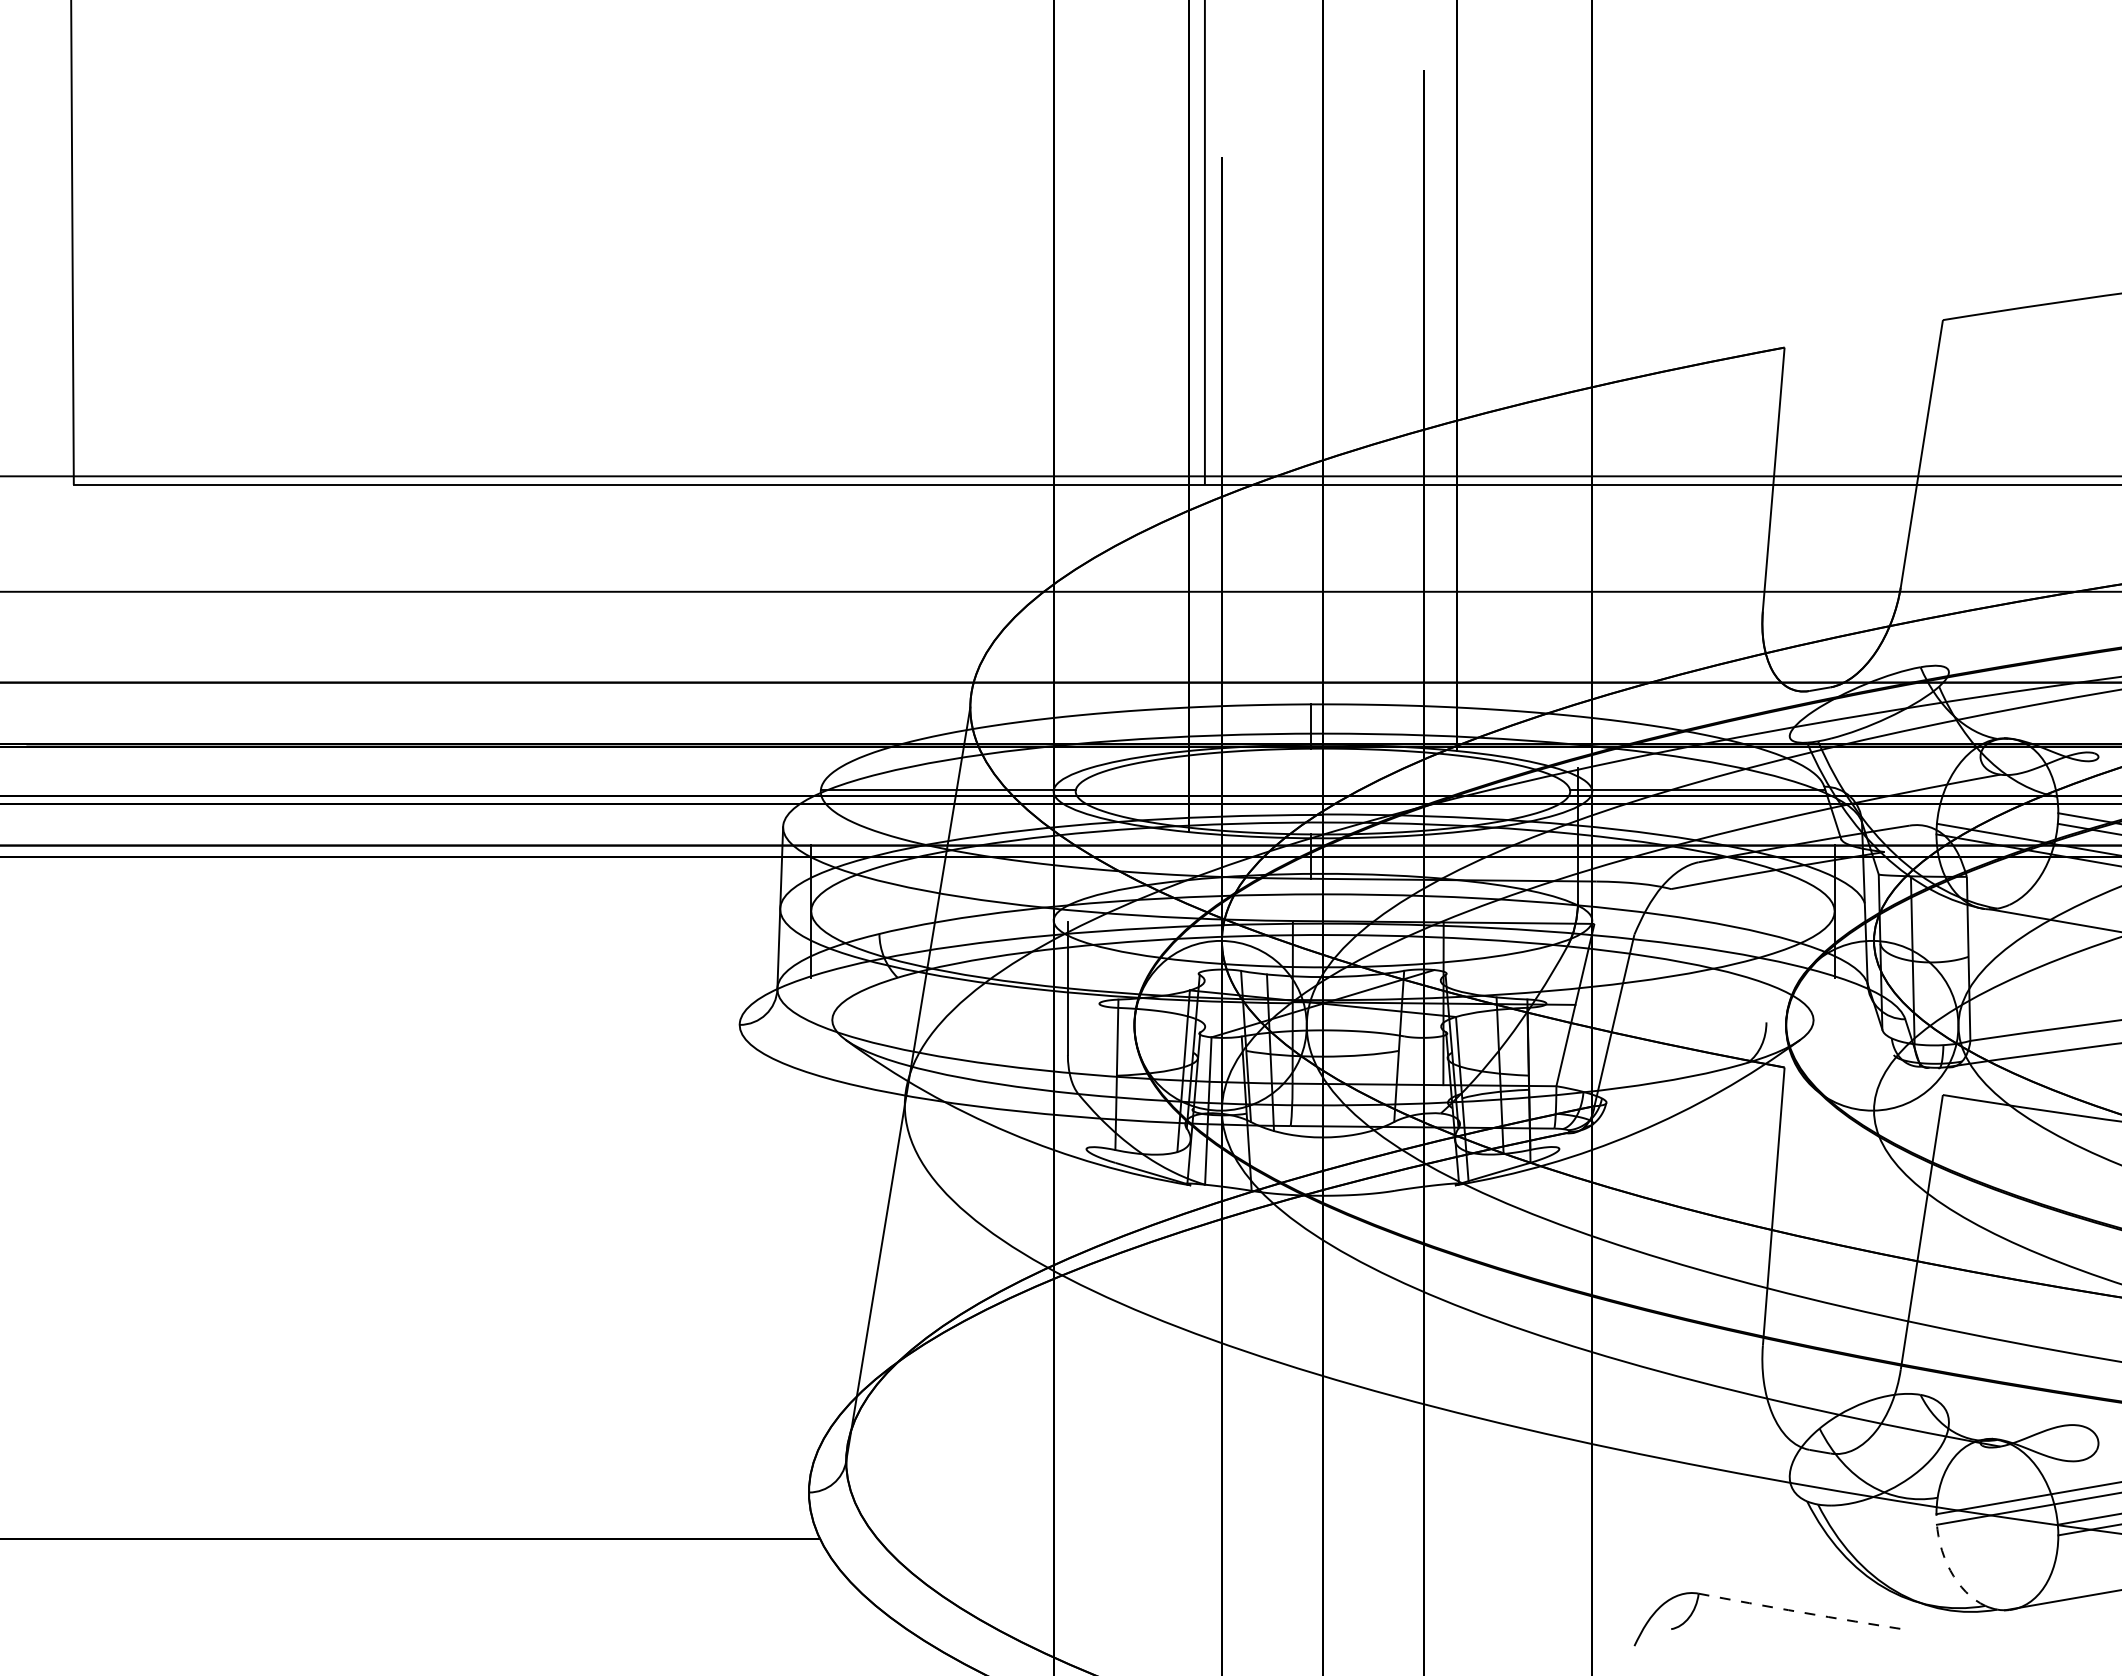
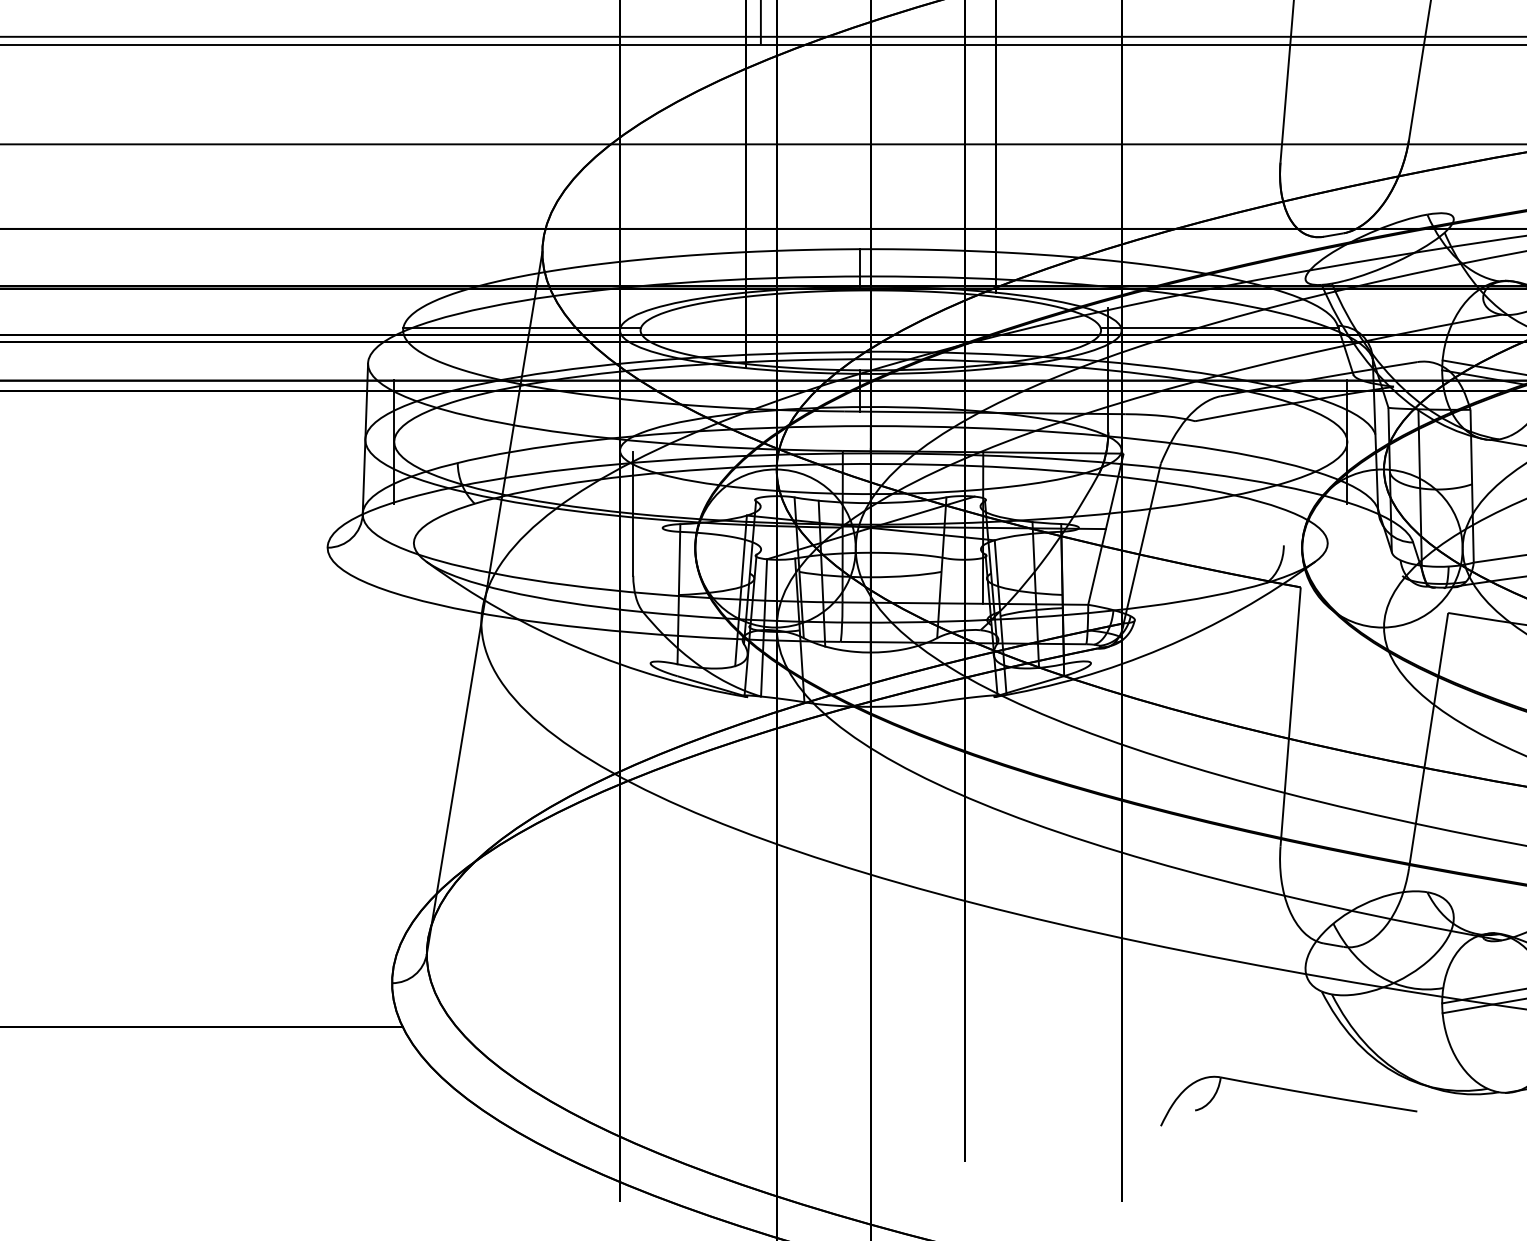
arc: (1949, 1568) -> (1454, 1053), dashed -> solid
arc: (1804, 1612) -> (1319, 1094), dashed -> solid

